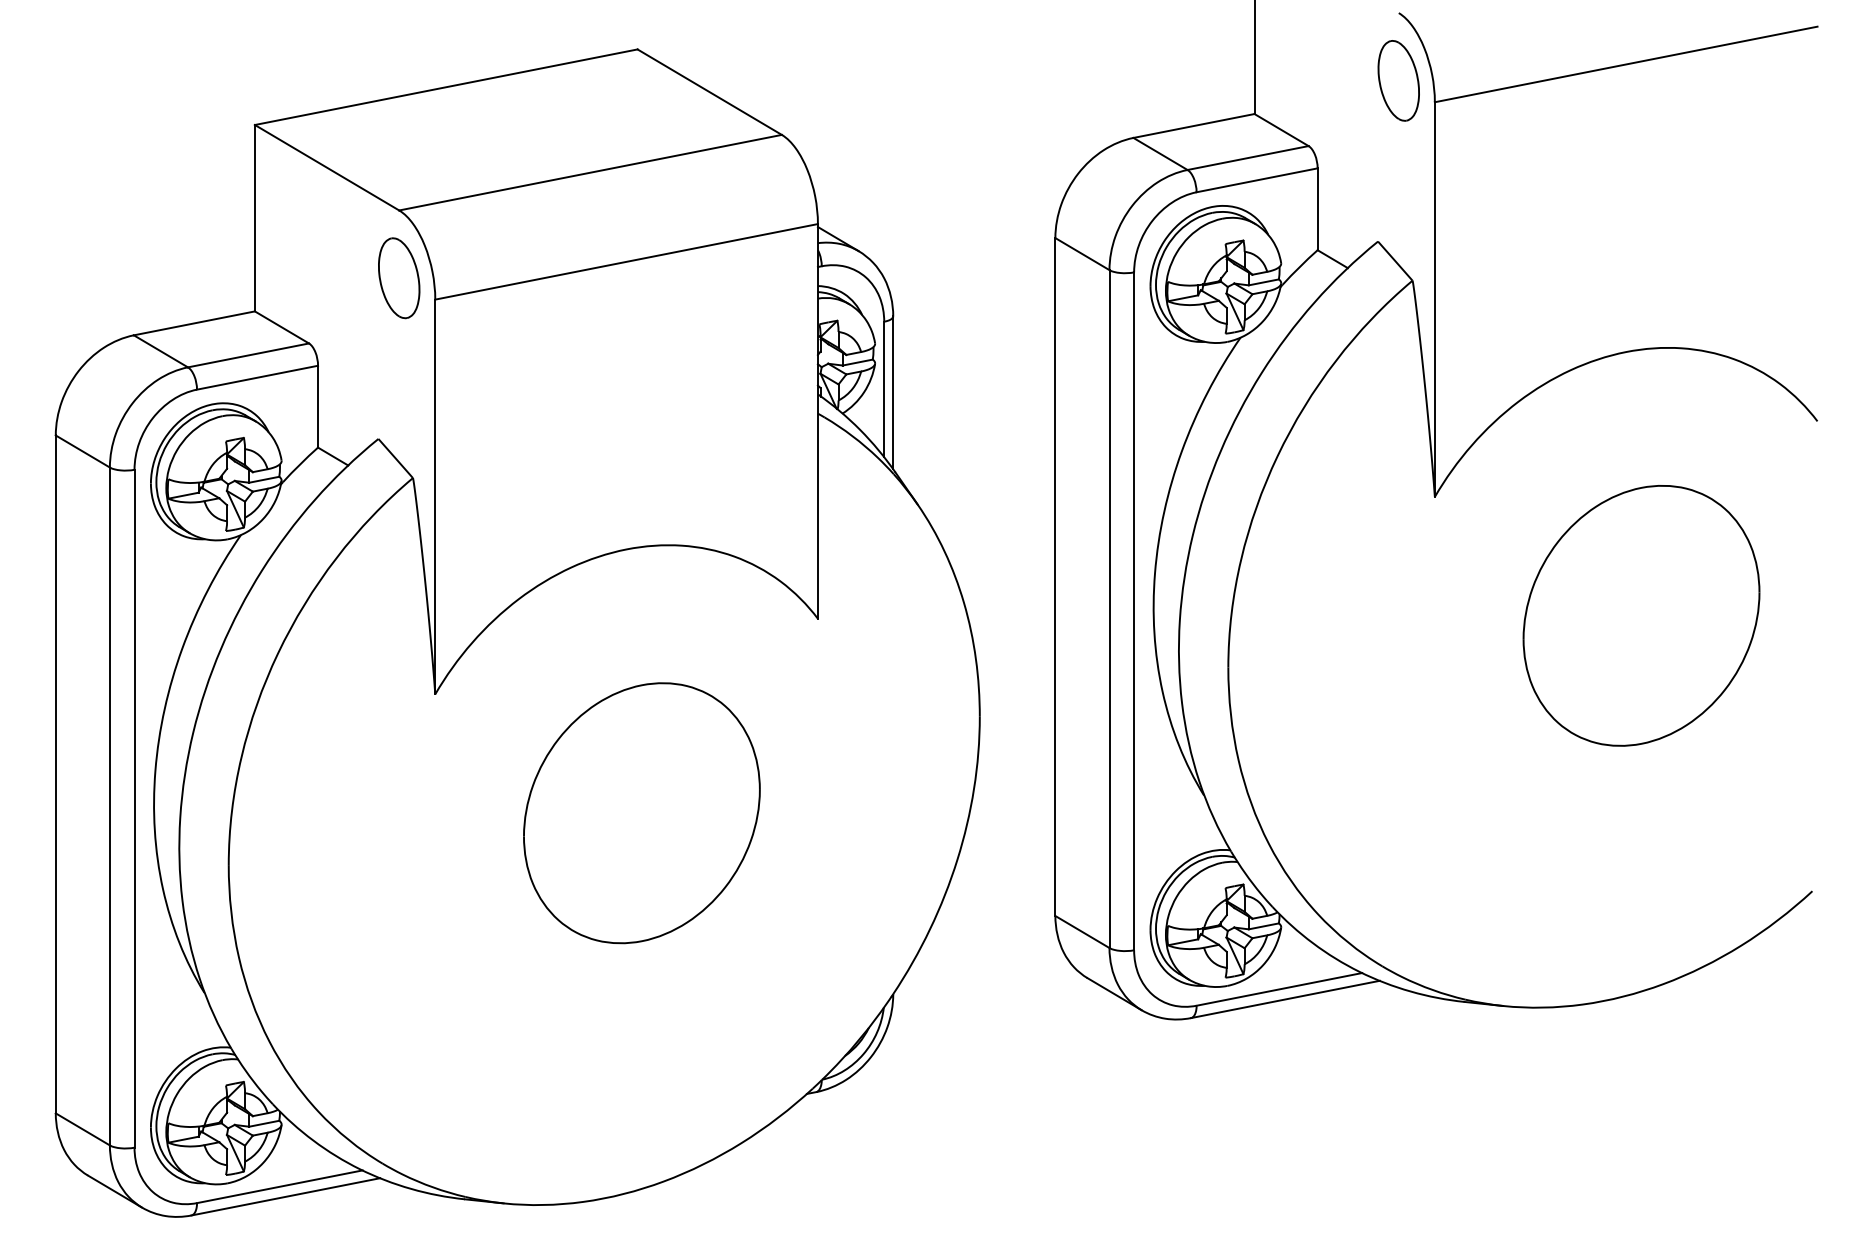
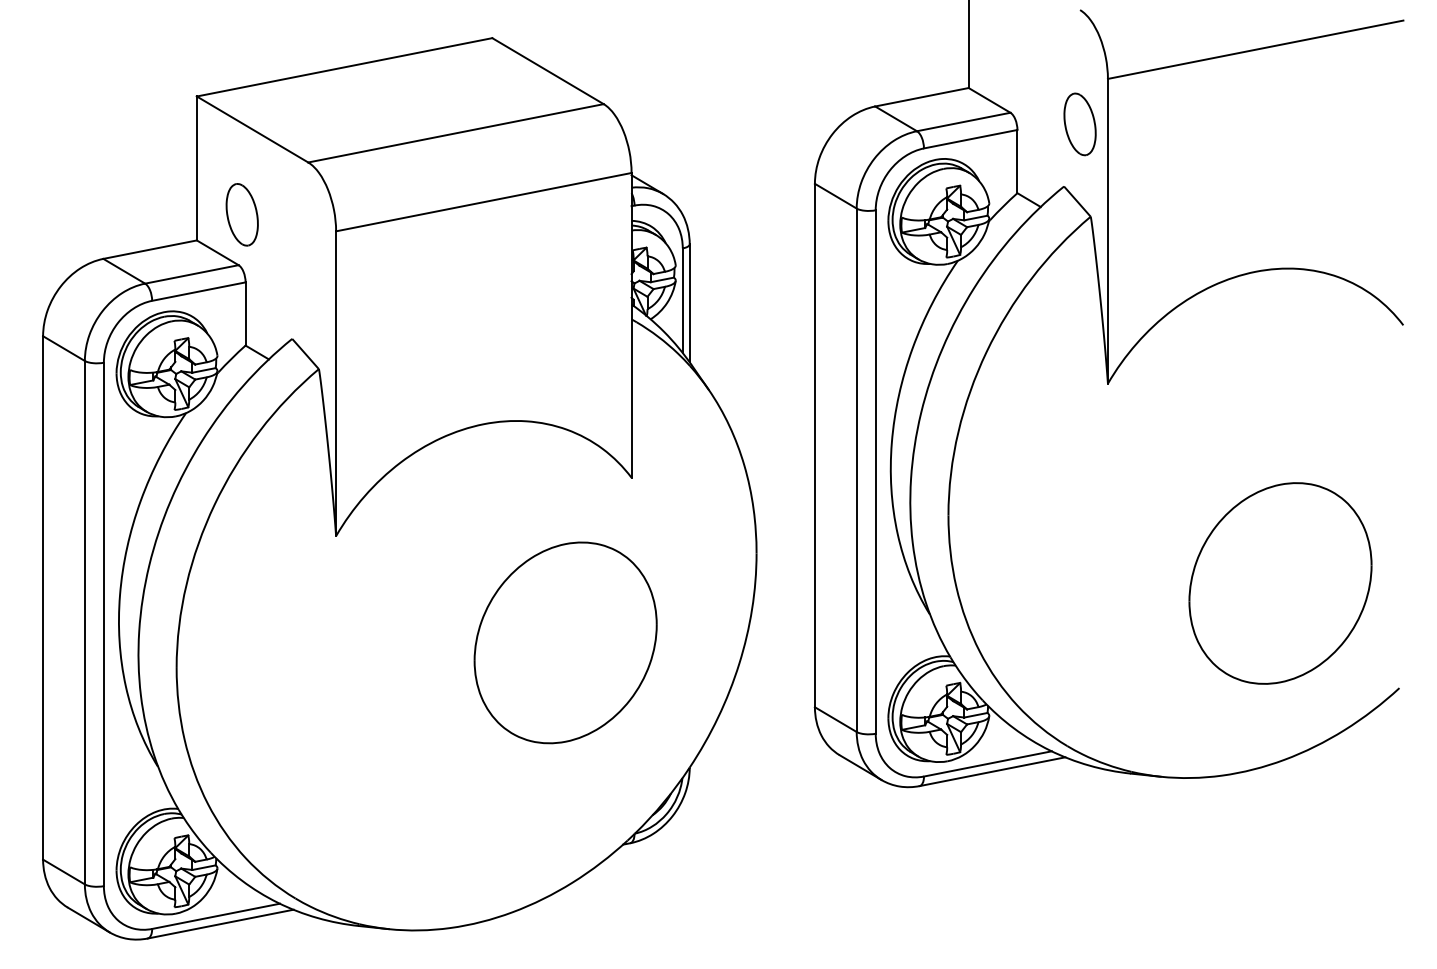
part: (1398, 80) -> (1079, 124), moved
part: (398, 277) -> (241, 214), moved
part: (1641, 615) -> (1280, 583), moved
part: (641, 812) -> (565, 642), moved

